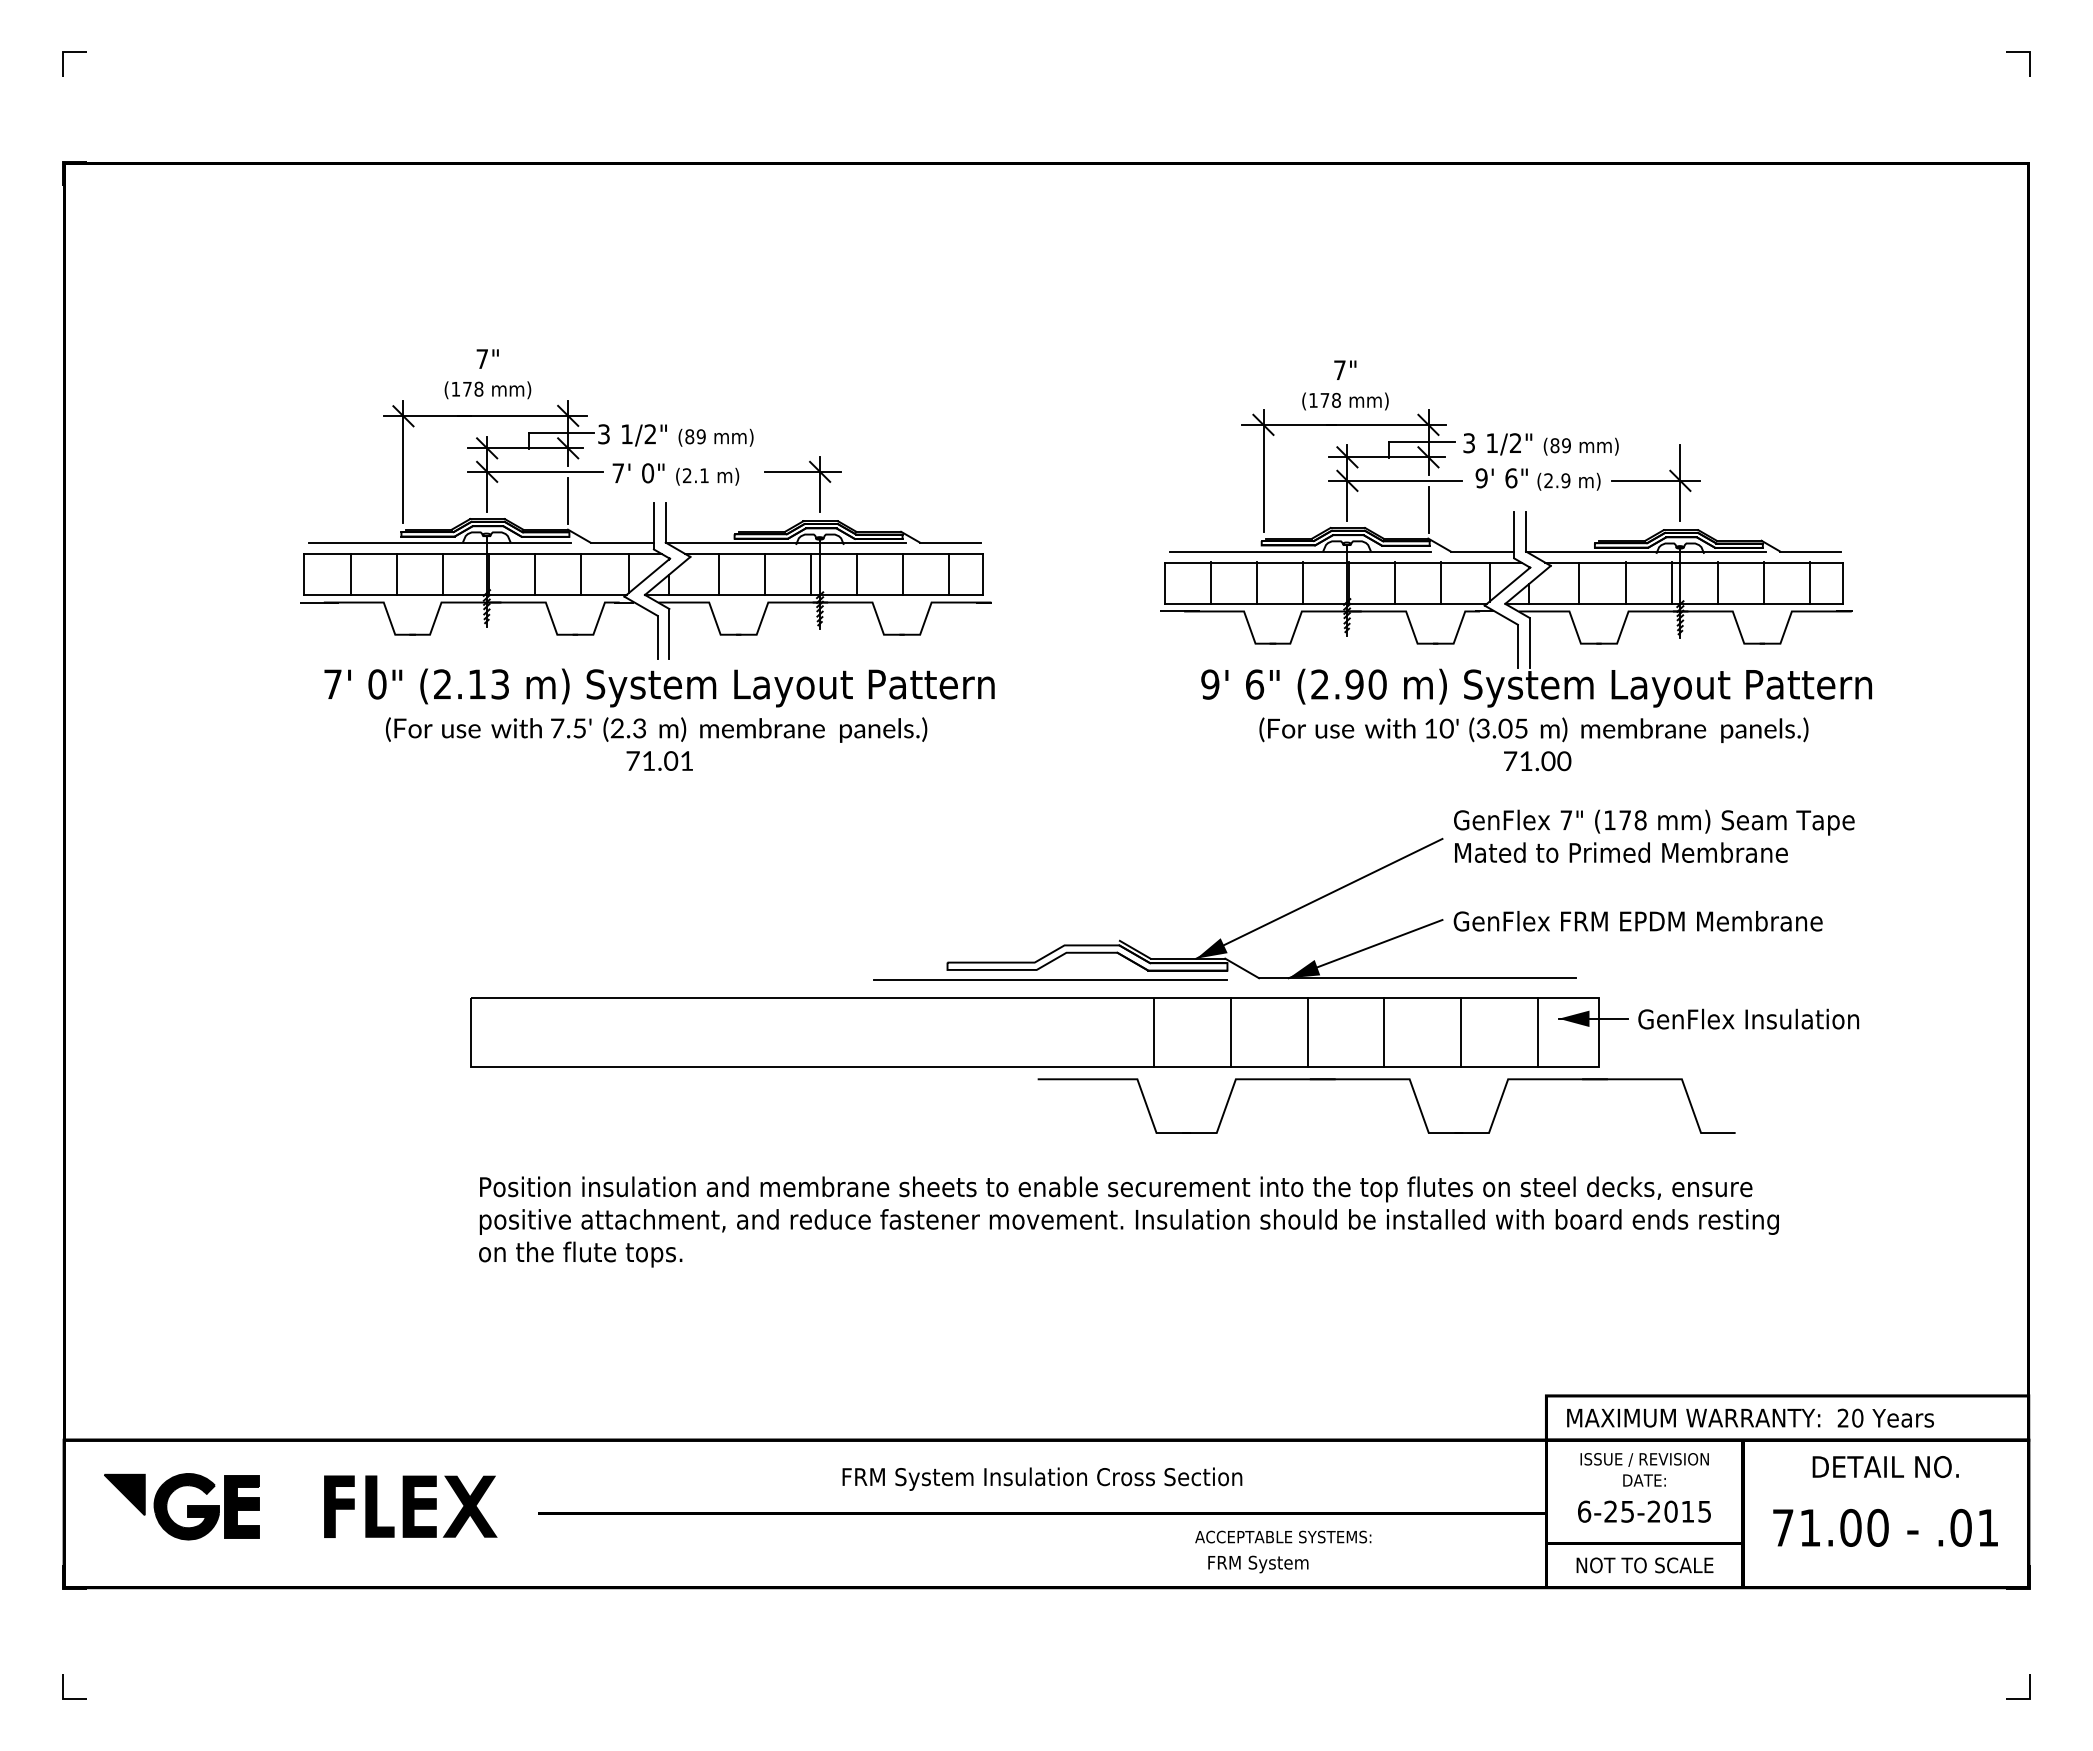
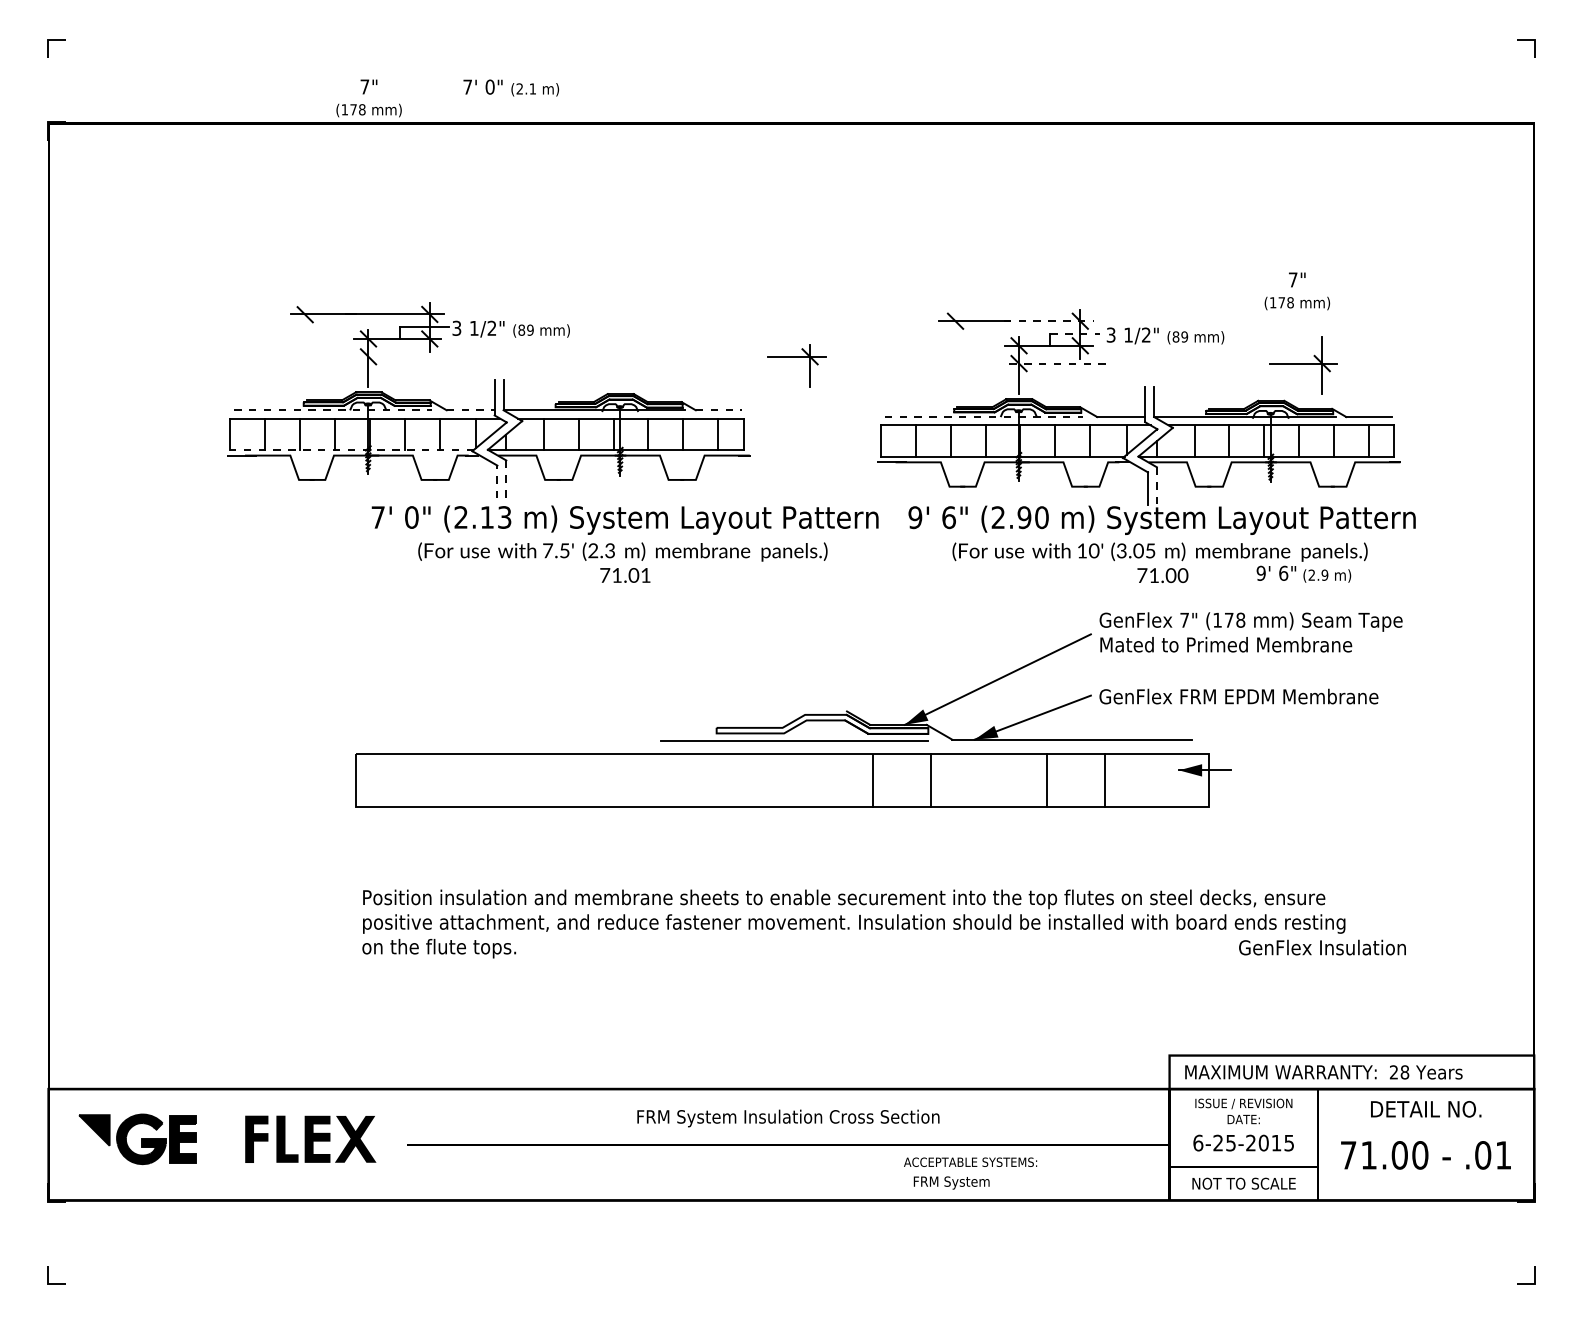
text: (487, 374) -> (368, 98), moved
text: (1345, 385) -> (1297, 291), moved
line: (1387, 424) -> (1049, 320), solid -> dashed
line: (1422, 442) -> (1075, 334), solid -> dashed
line: (403, 461) -> (305, 348), removed
line: (1263, 470) -> (955, 355), removed
line: (534, 471) -> (404, 356), removed
part: (802, 472) -> (796, 357), moved
text: (675, 474) -> (510, 88), moved
text: (1537, 479) -> (1303, 574), moved
line: (1395, 480) -> (1055, 363), solid -> dashed
part: (1655, 482) -> (1303, 364), moved
line: (568, 500) -> (430, 378), removed
line: (1428, 509) -> (1080, 385), removed
line: (440, 542) -> (333, 410), solid -> dashed
line: (622, 542) -> (470, 410), solid -> dashed
line: (950, 542) -> (718, 410), solid -> dashed
line: (1300, 551) -> (983, 416), solid -> dashed
line: (465, 594) -> (352, 449), solid -> dashed
line: (669, 634) -> (506, 479), solid -> dashed
line: (657, 637) -> (497, 482), solid -> dashed
line: (1529, 643) -> (1156, 486), solid -> dashed
text: (659, 719) -> (625, 544), moved
text: (1748, 1018) -> (1322, 947), moved
line: (1307, 1031) -> (988, 779), removed
line: (1537, 1031) -> (1162, 779), removed
part: (1386, 1080) -> (1048, 817), removed
text: (1857, 1418) -> (1404, 1072), 20 -> 28

